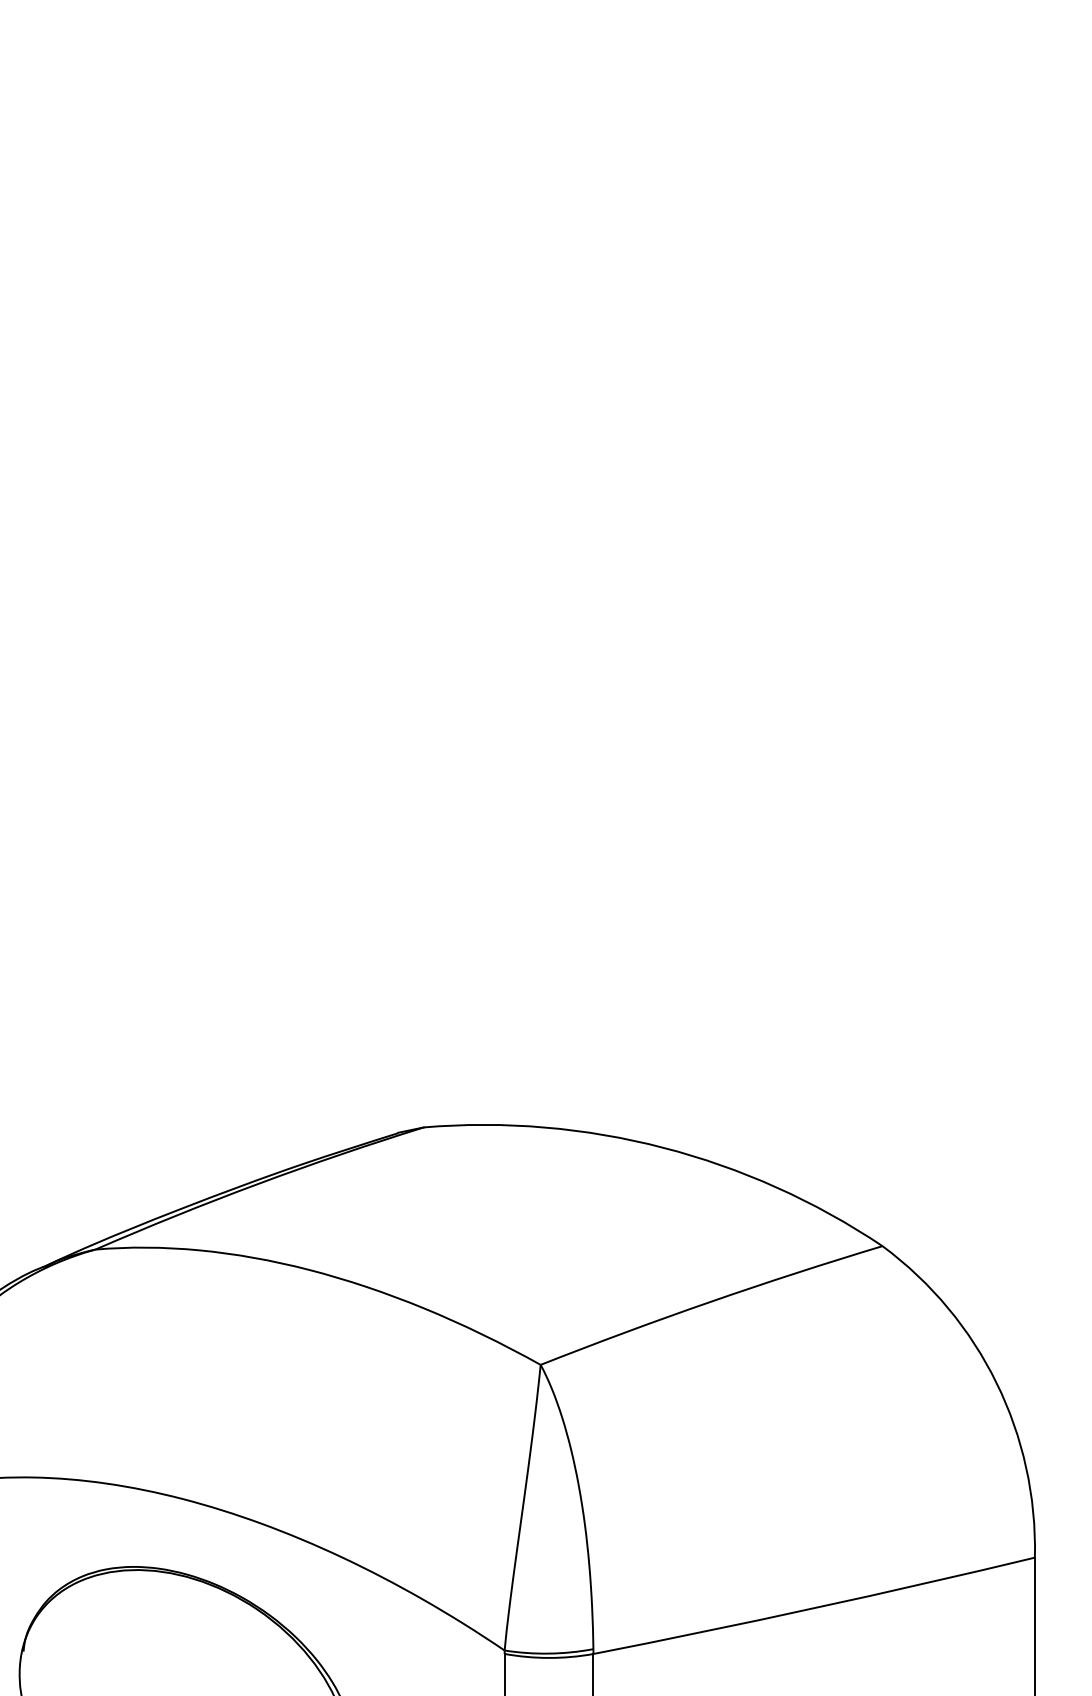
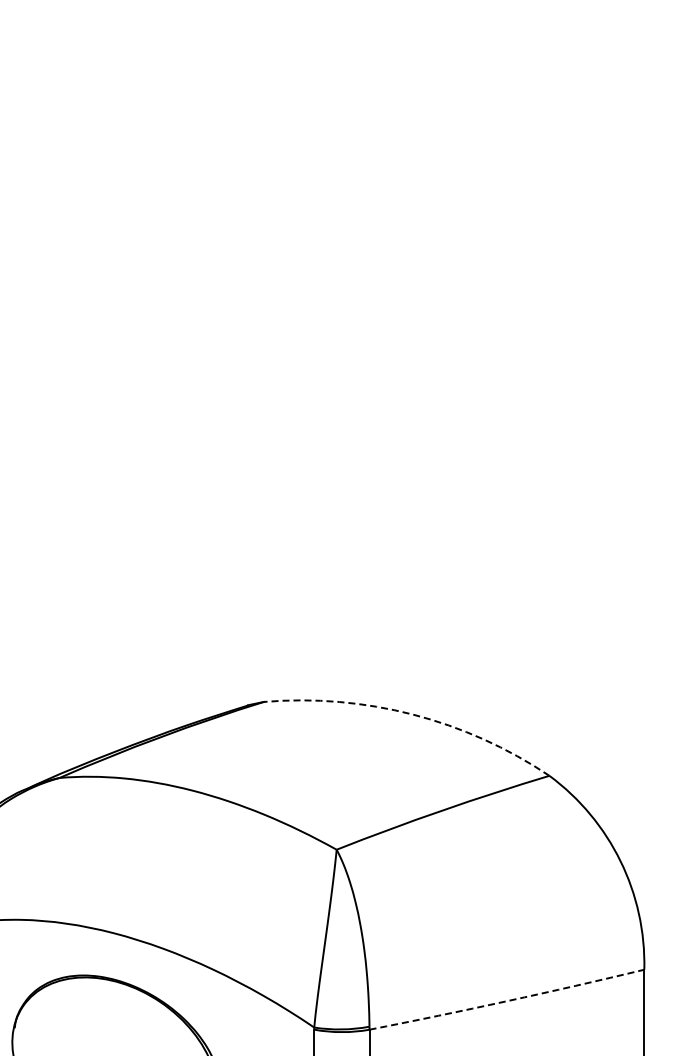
arc: (662, 1147) -> (412, 714), solid -> dashed
arc: (815, 1608) -> (507, 1001), solid -> dashed

